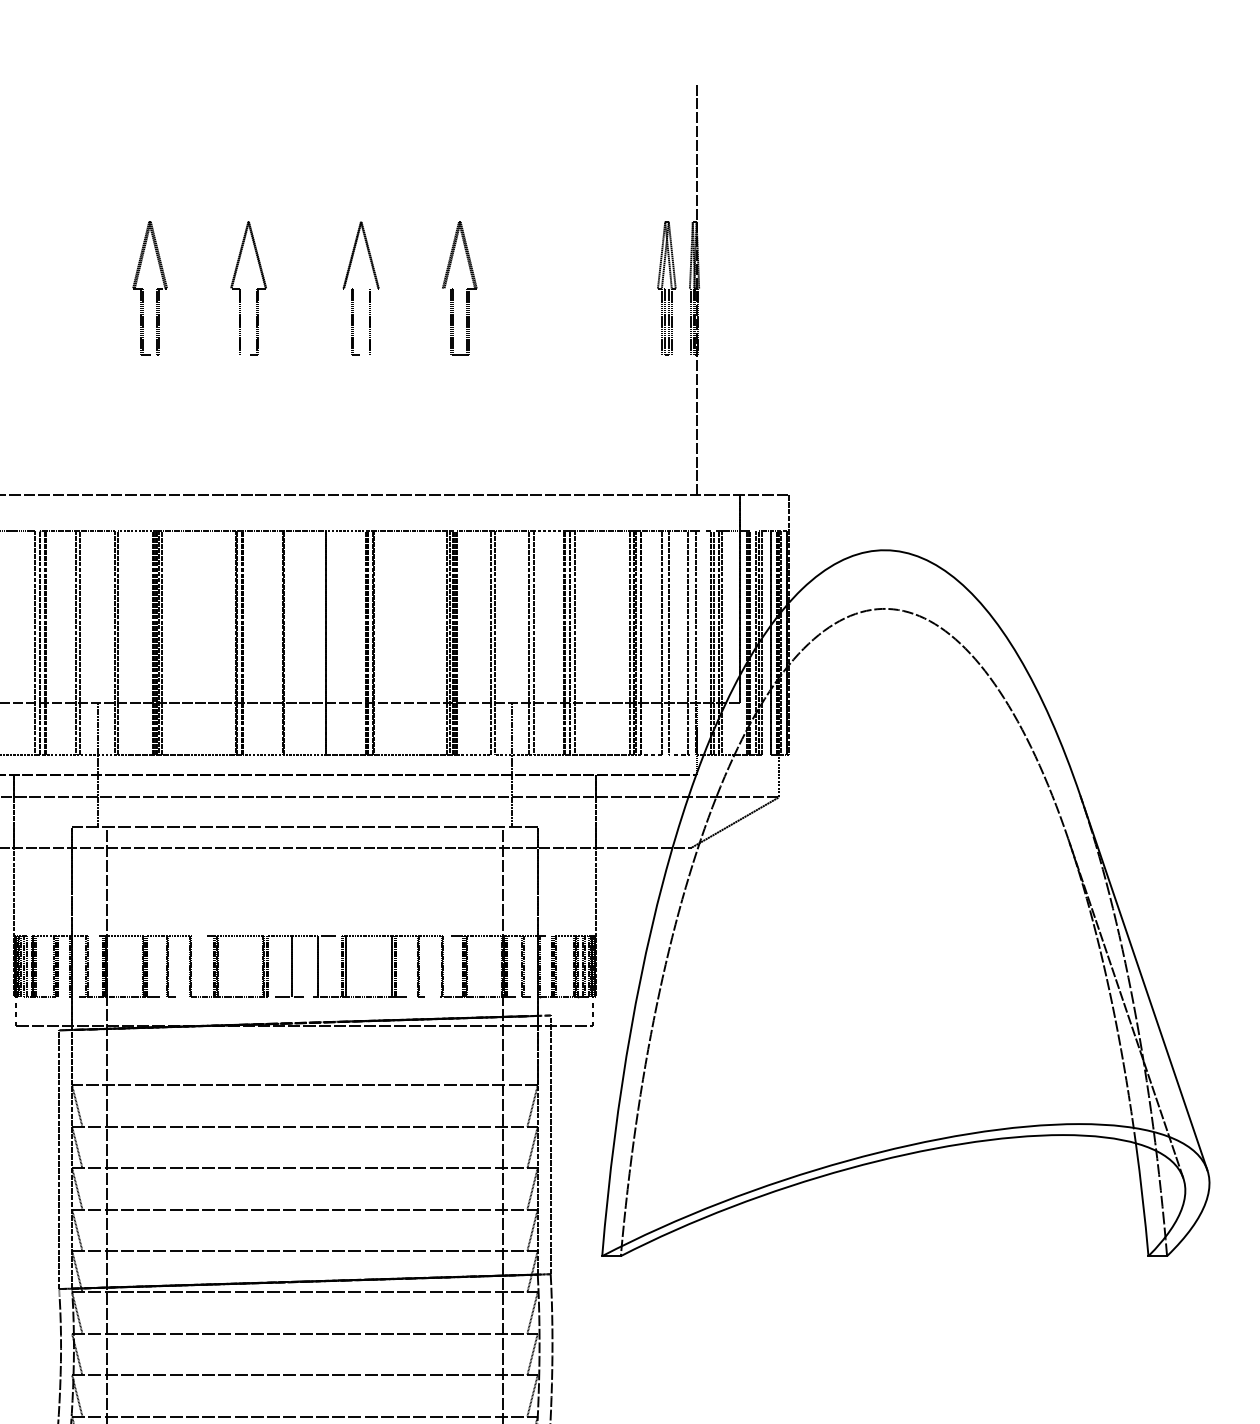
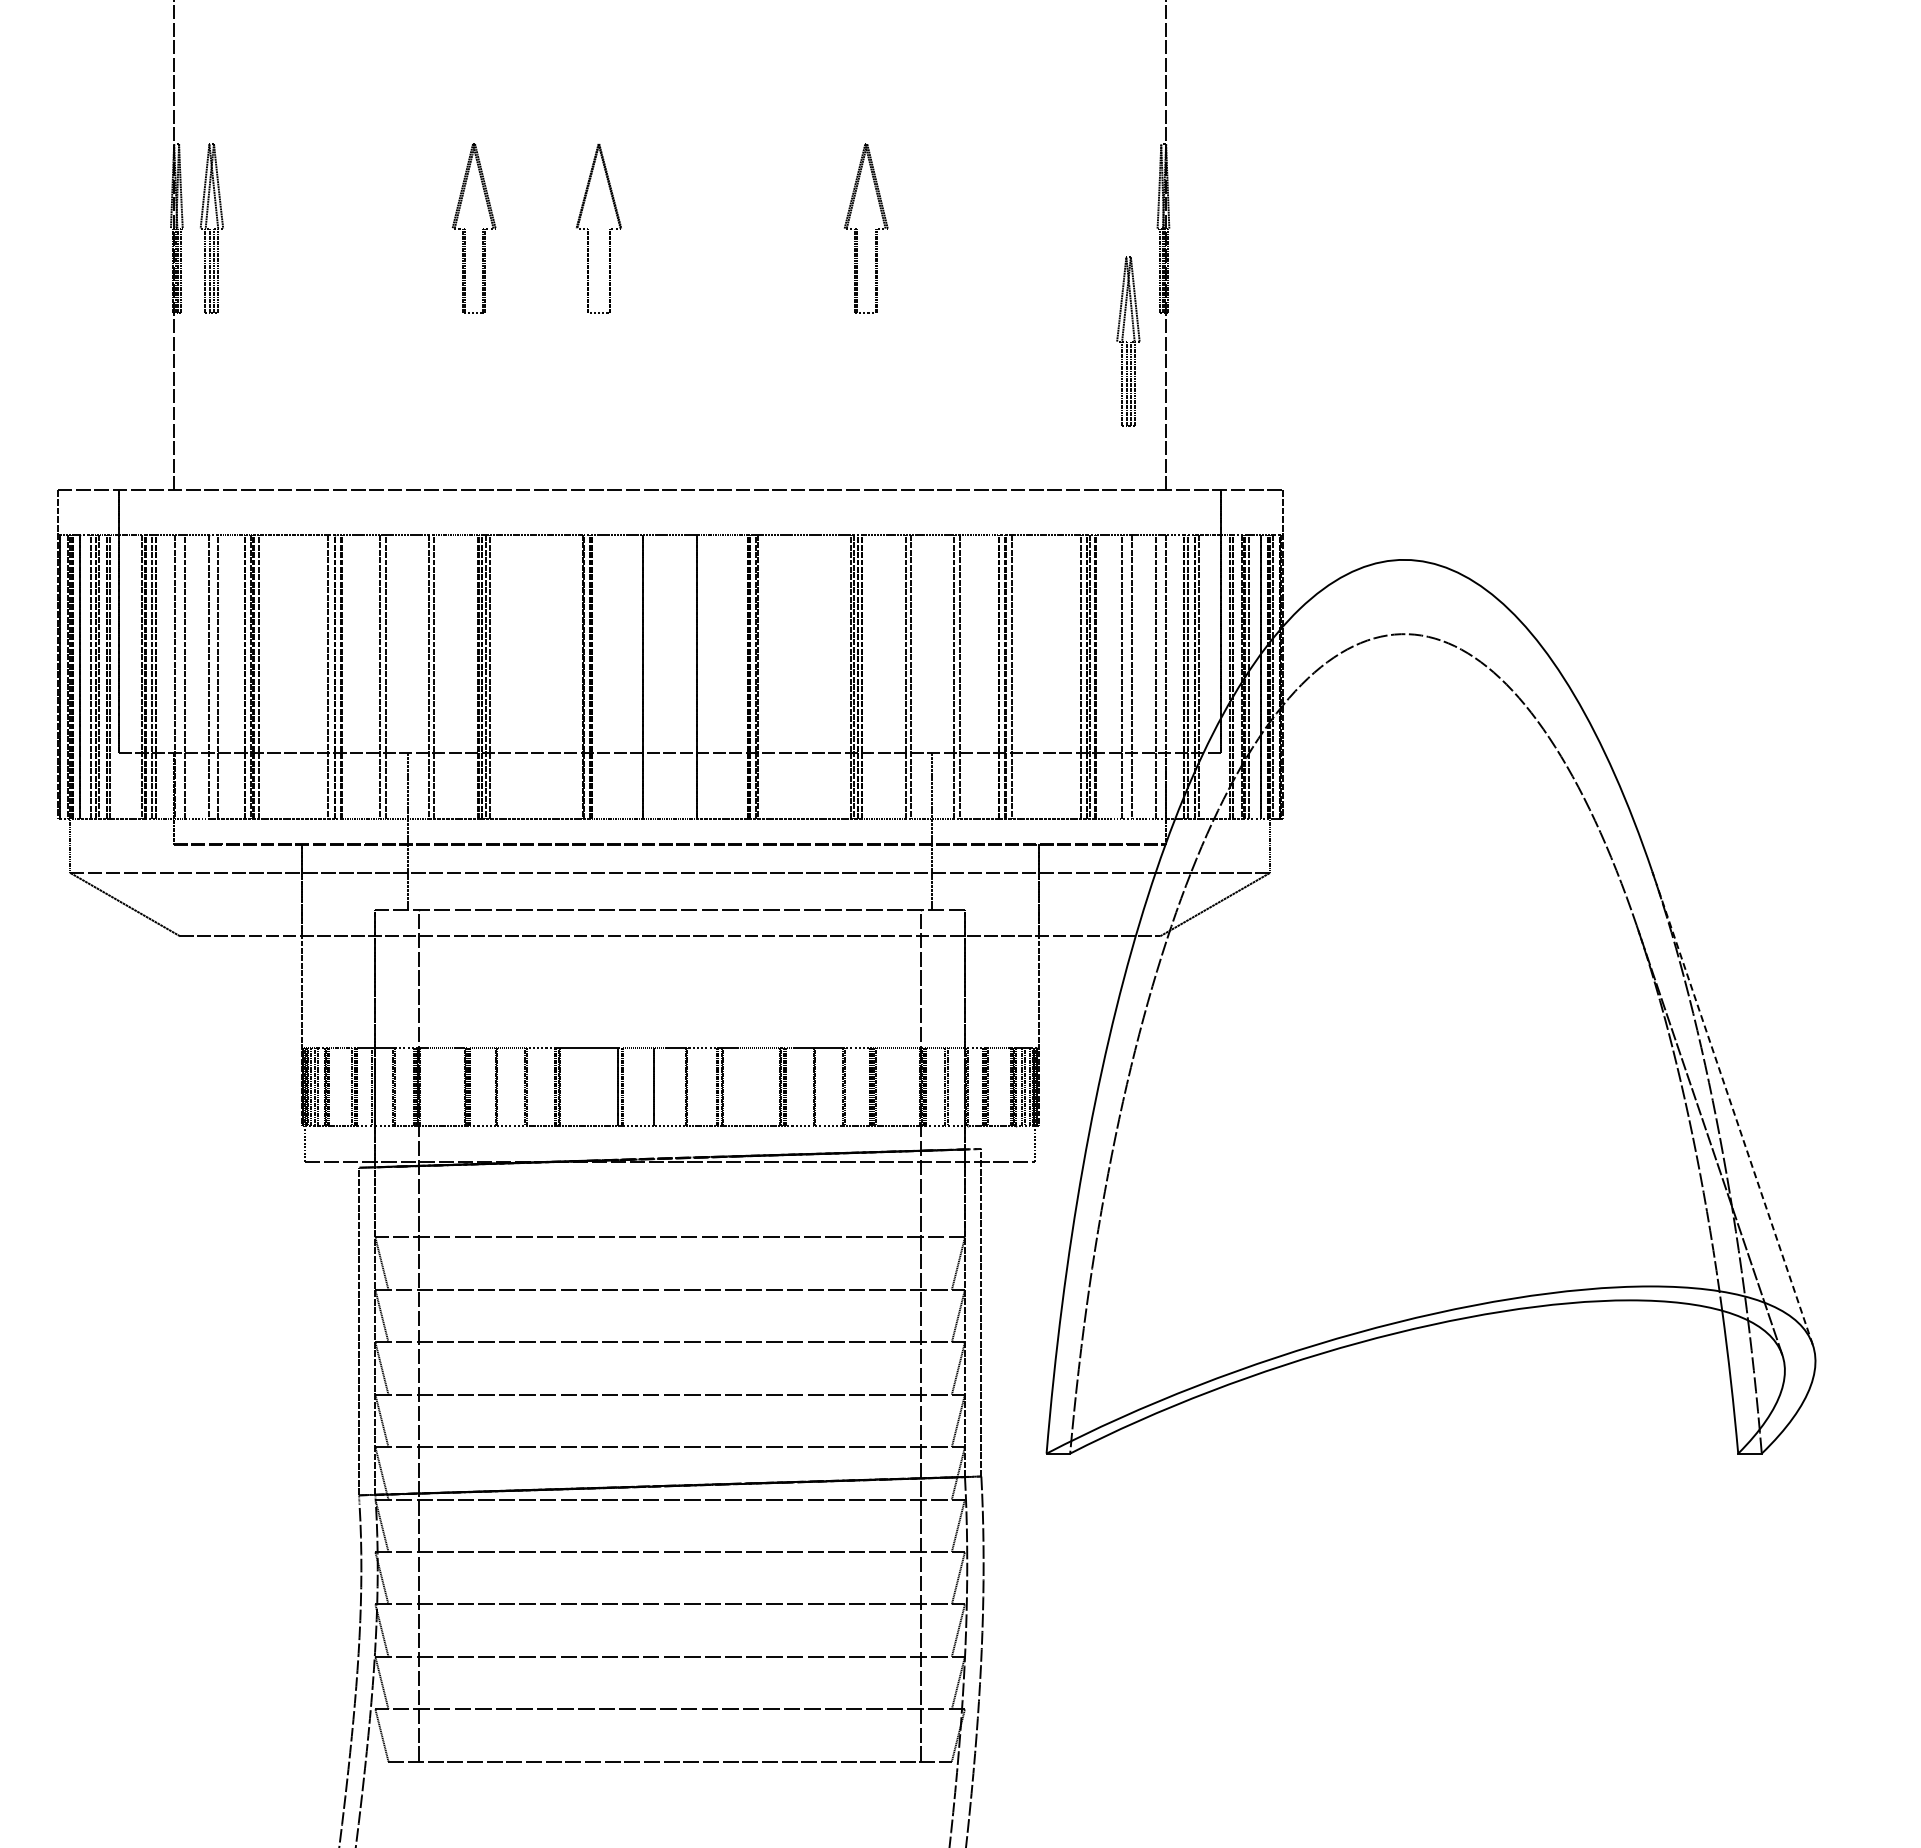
part: (666, 288) -> (1128, 341), moved
part: (353, 289) -> (731, 229), removed
line: (1143, 983) -> (1732, 1108), solid -> dashed

